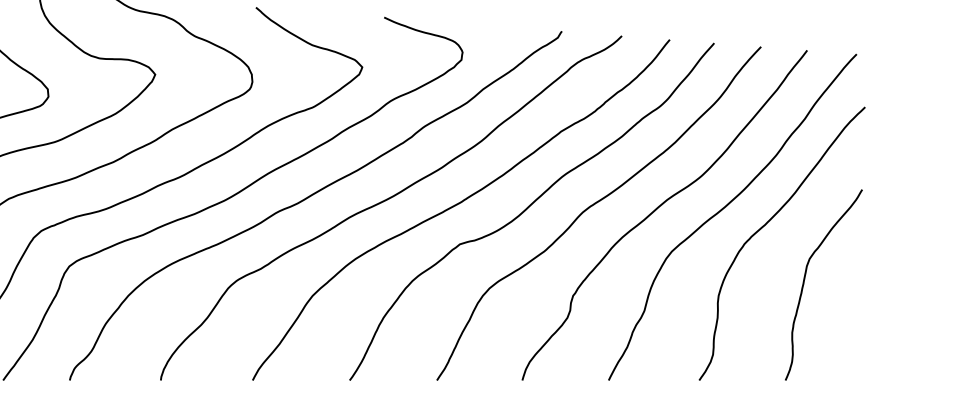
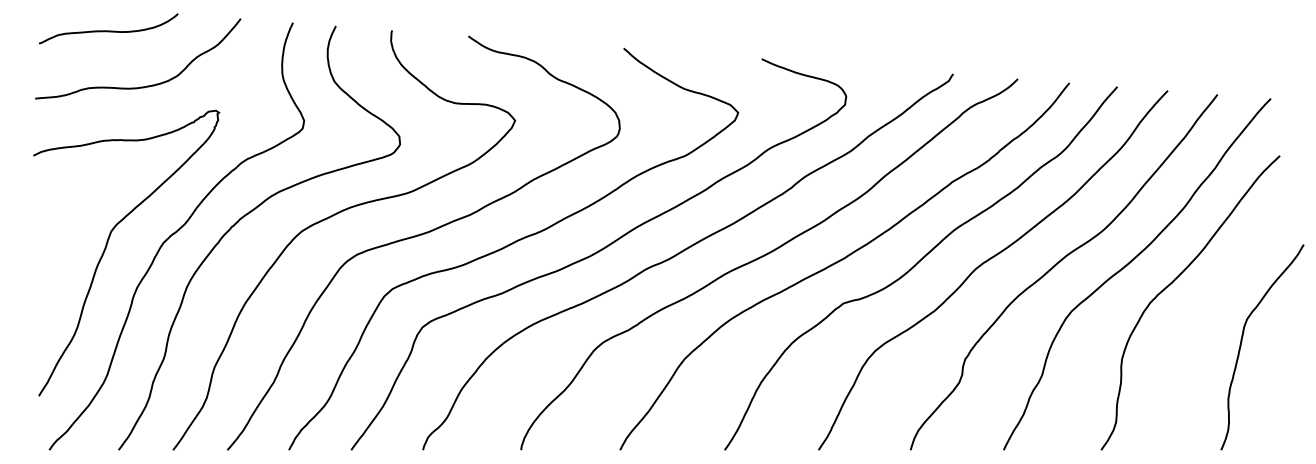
curve: (805, 279) -> (1242, 341), moved

